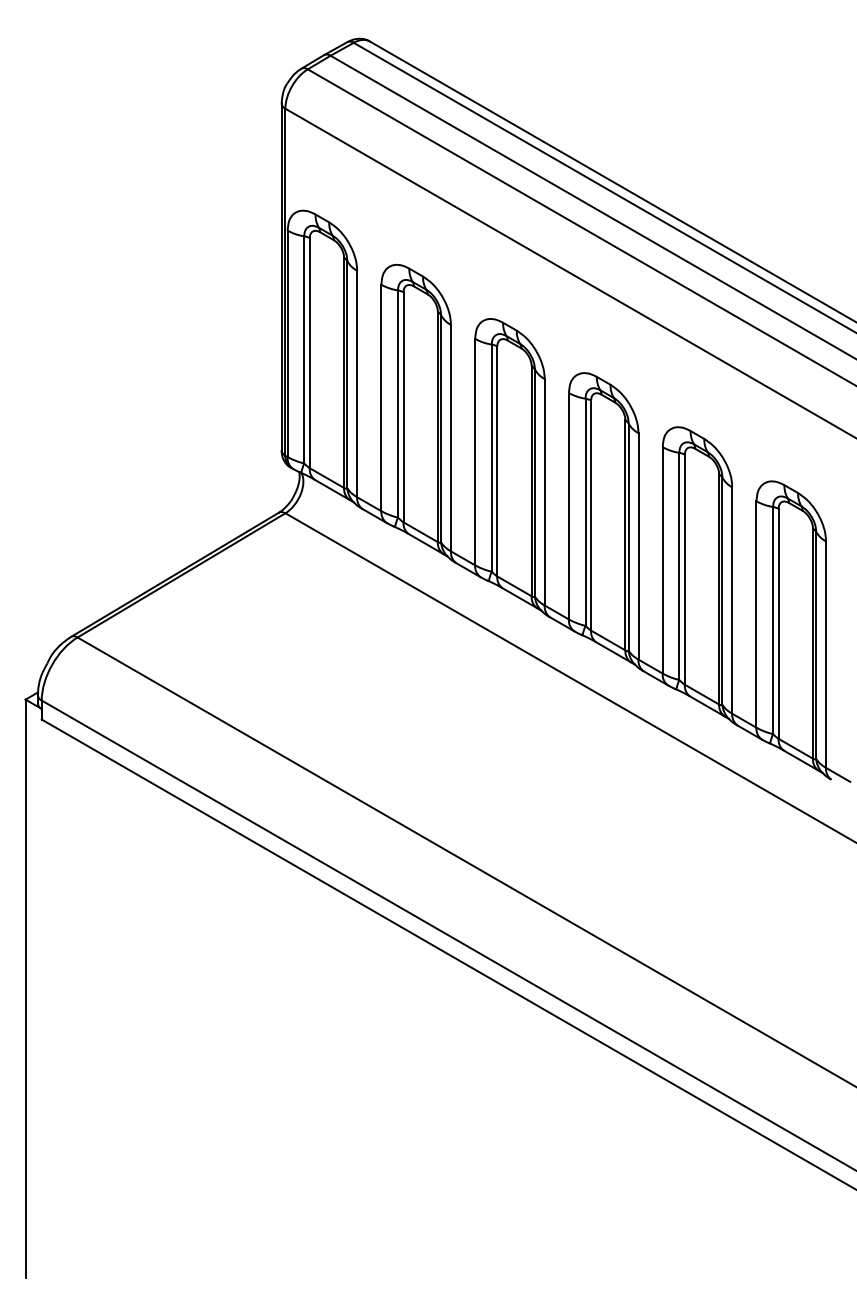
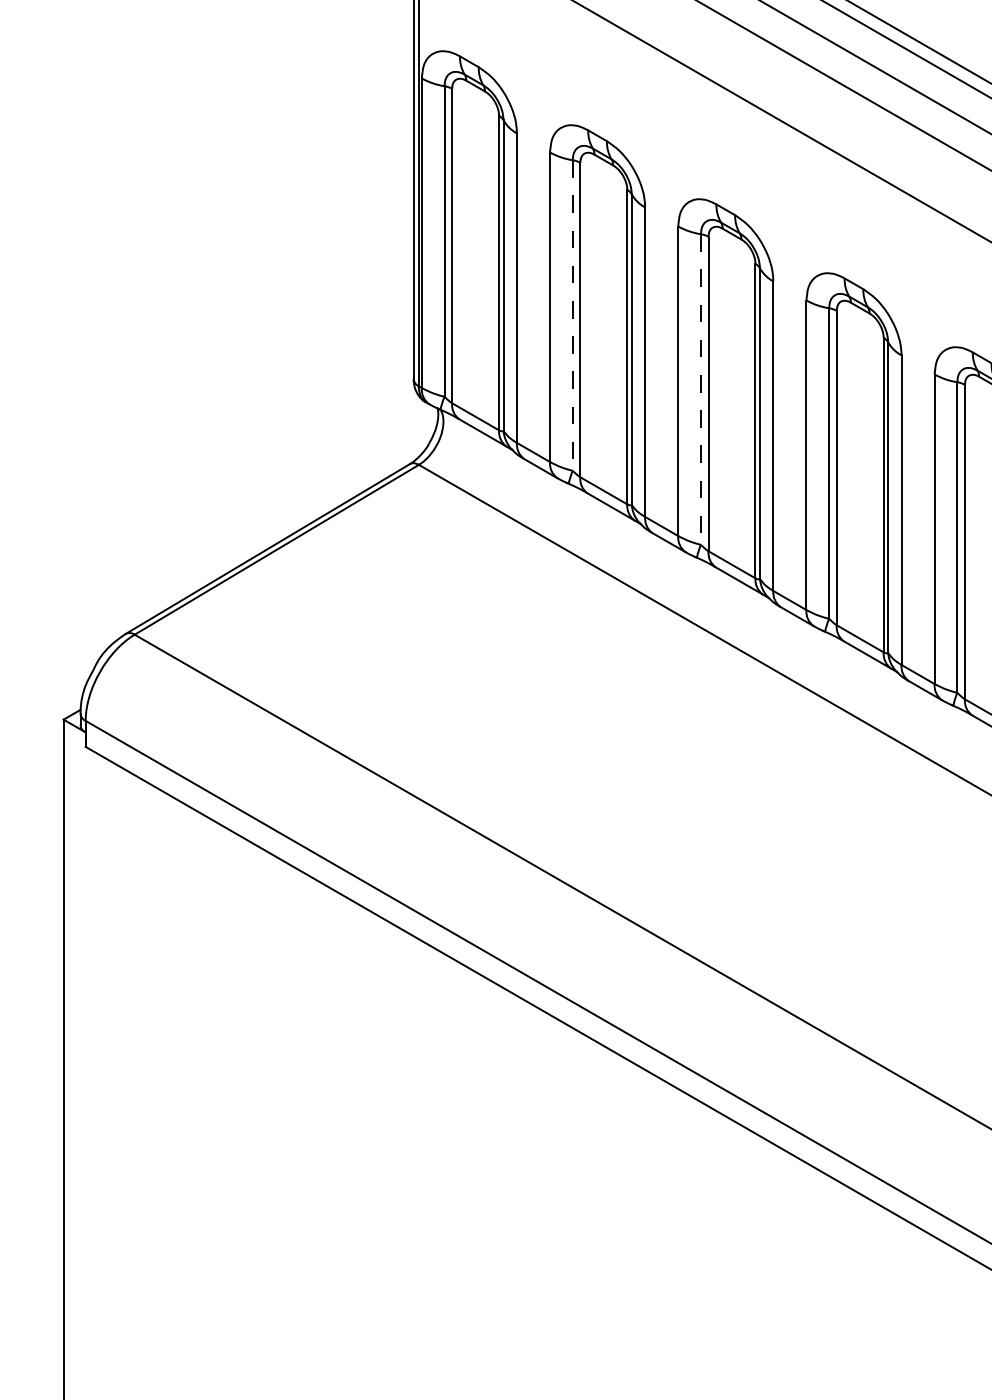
line: (398, 404) -> (573, 316), solid -> dashed
line: (491, 458) -> (700, 389), solid -> dashed

